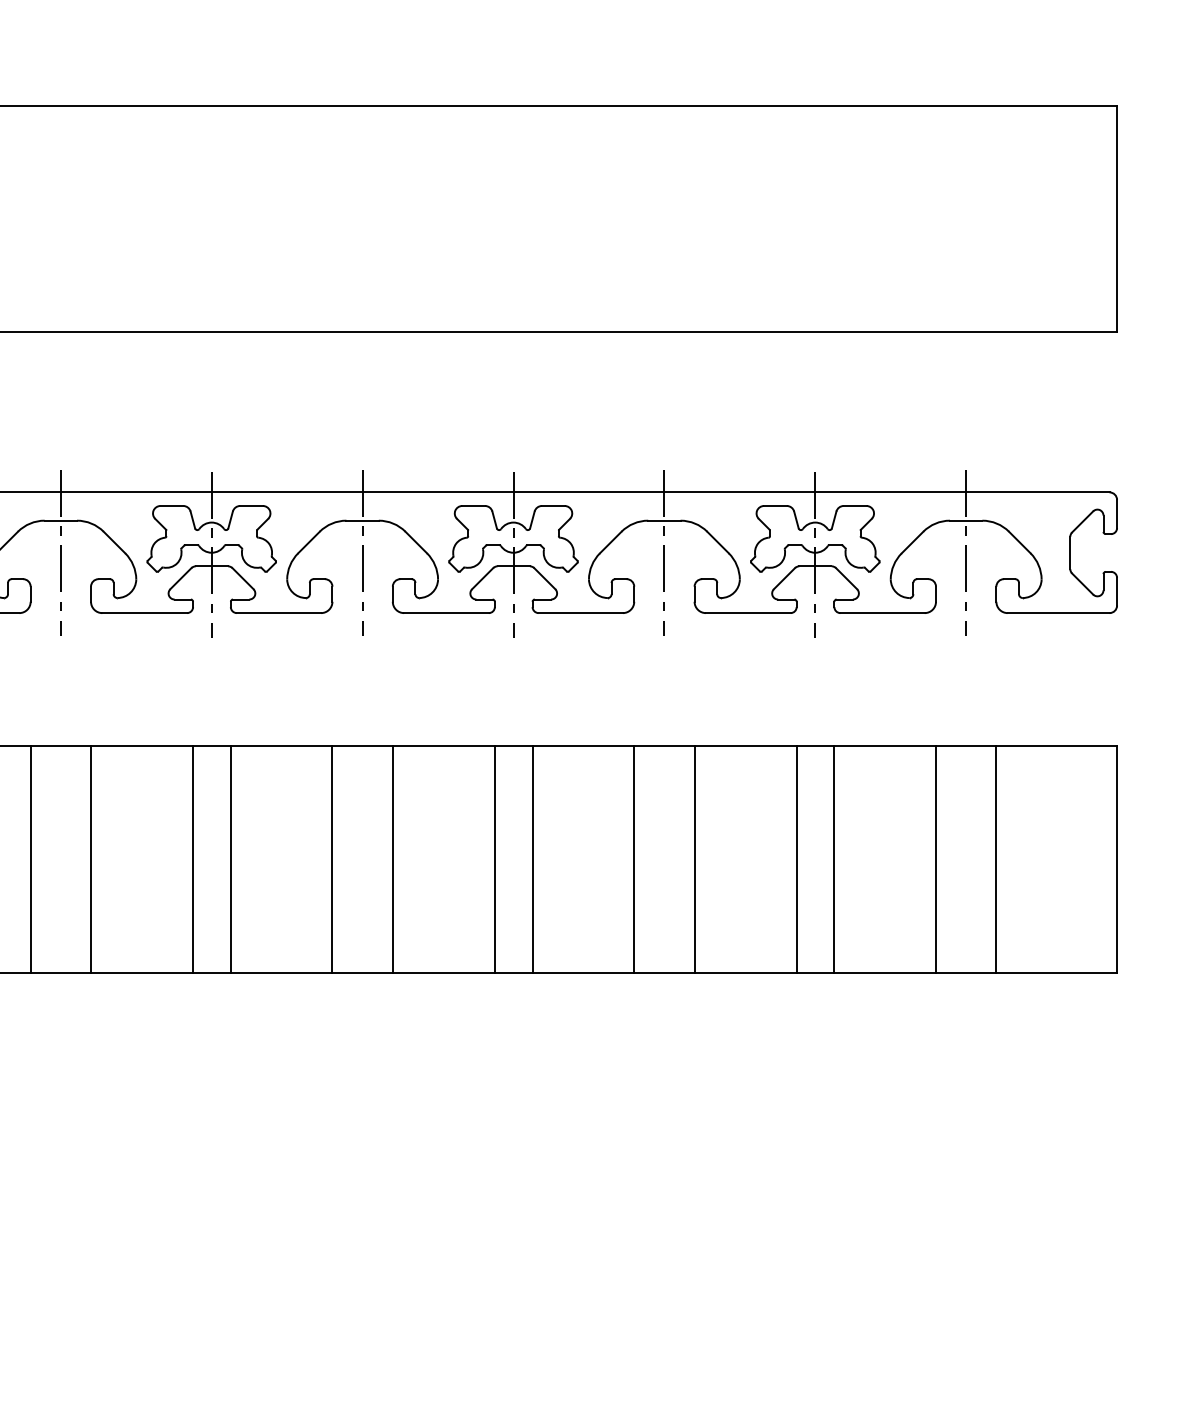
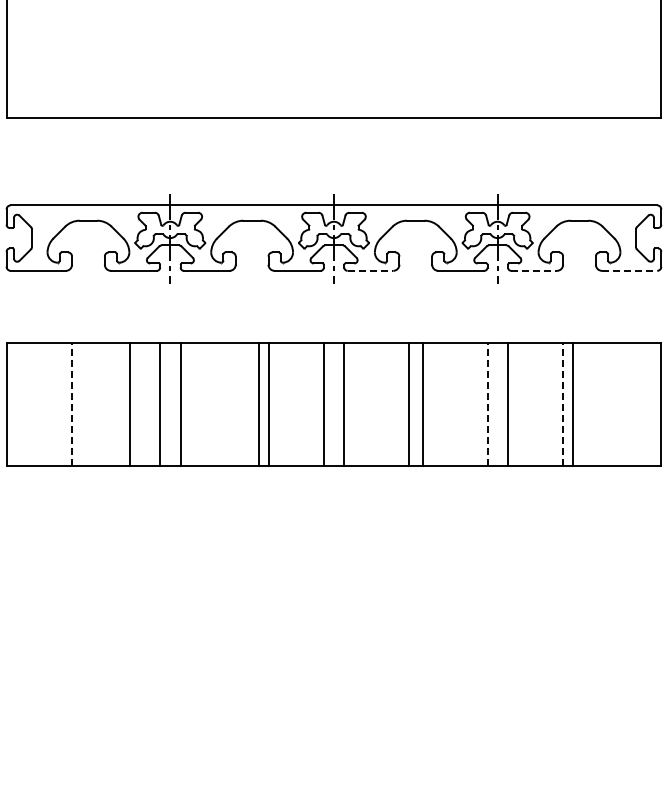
line: (60, 553) -> (88, 238), removed
line: (363, 553) -> (252, 238), removed
line: (663, 553) -> (415, 238), removed
line: (966, 553) -> (579, 238), removed
line: (580, 612) -> (370, 270), solid -> dashed
line: (883, 612) -> (534, 270), solid -> dashed
line: (1058, 612) -> (629, 270), solid -> dashed
line: (31, 859) -> (72, 404), solid -> dashed
line: (90, 859) -> (129, 404), moved
line: (331, 859) -> (258, 404), moved
line: (634, 859) -> (423, 404), moved
line: (695, 859) -> (409, 404), moved
line: (796, 859) -> (487, 404), solid -> dashed
line: (936, 859) -> (563, 404), solid -> dashed
line: (995, 859) -> (572, 404), moved

